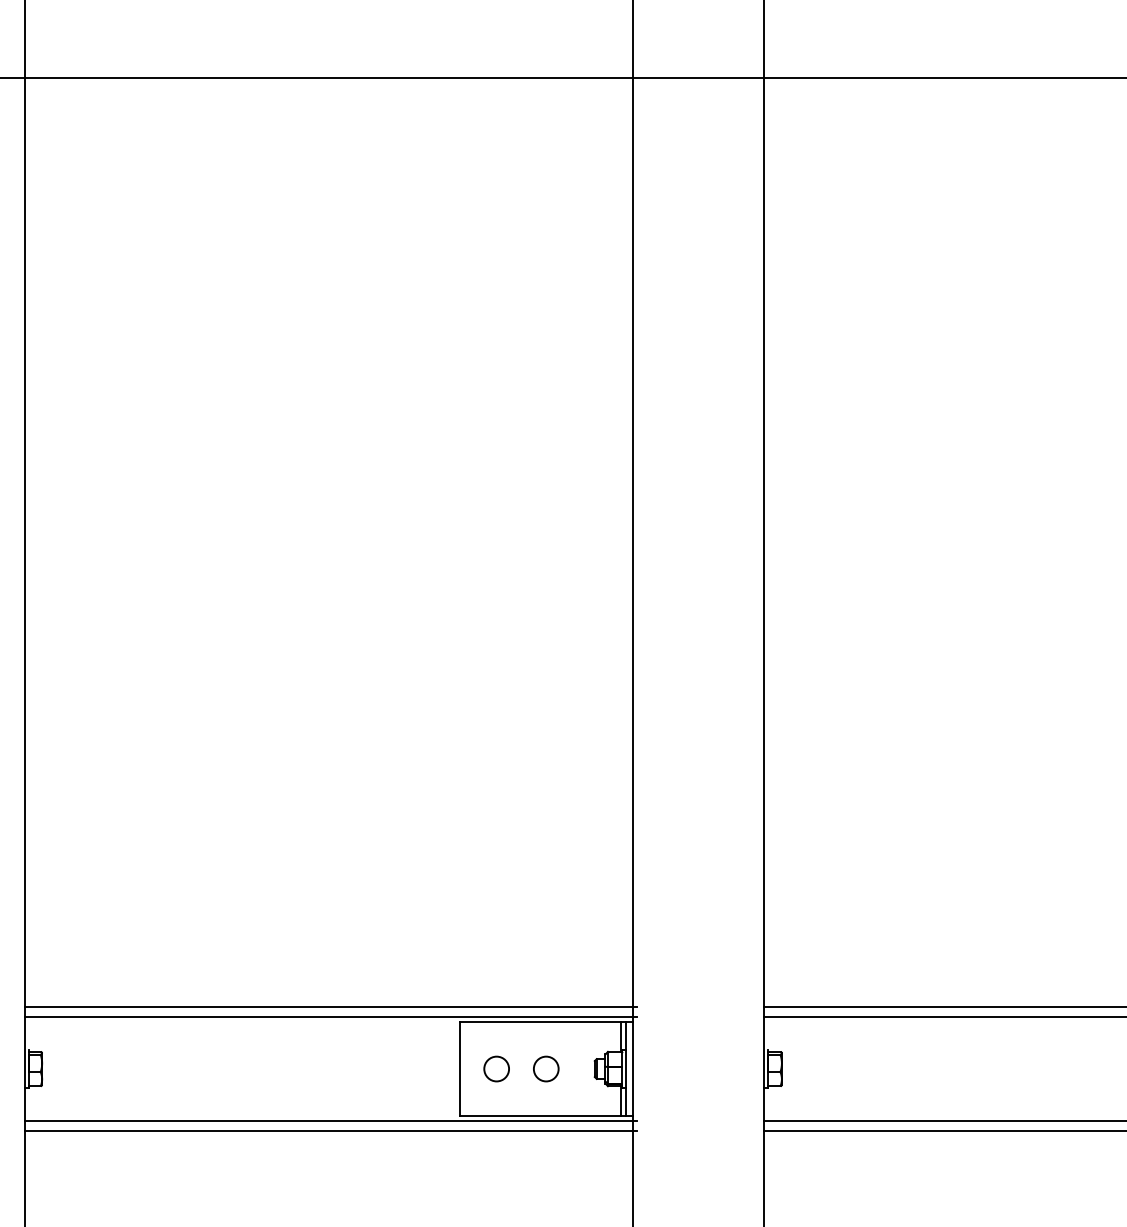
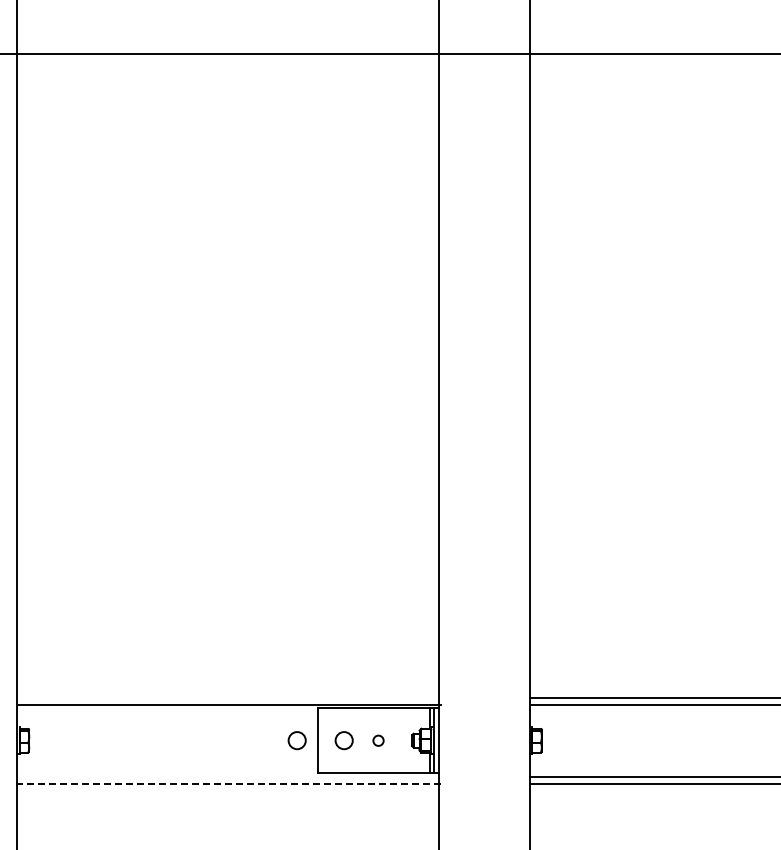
line: (331, 1006) -> (229, 697), removed
circle: (427, 1068) -> (296, 740), added
circle: (546, 1068) -> (378, 740), size x0.6
line: (331, 1120) -> (229, 776), removed
line: (329, 1130) -> (228, 783), solid -> dashed

